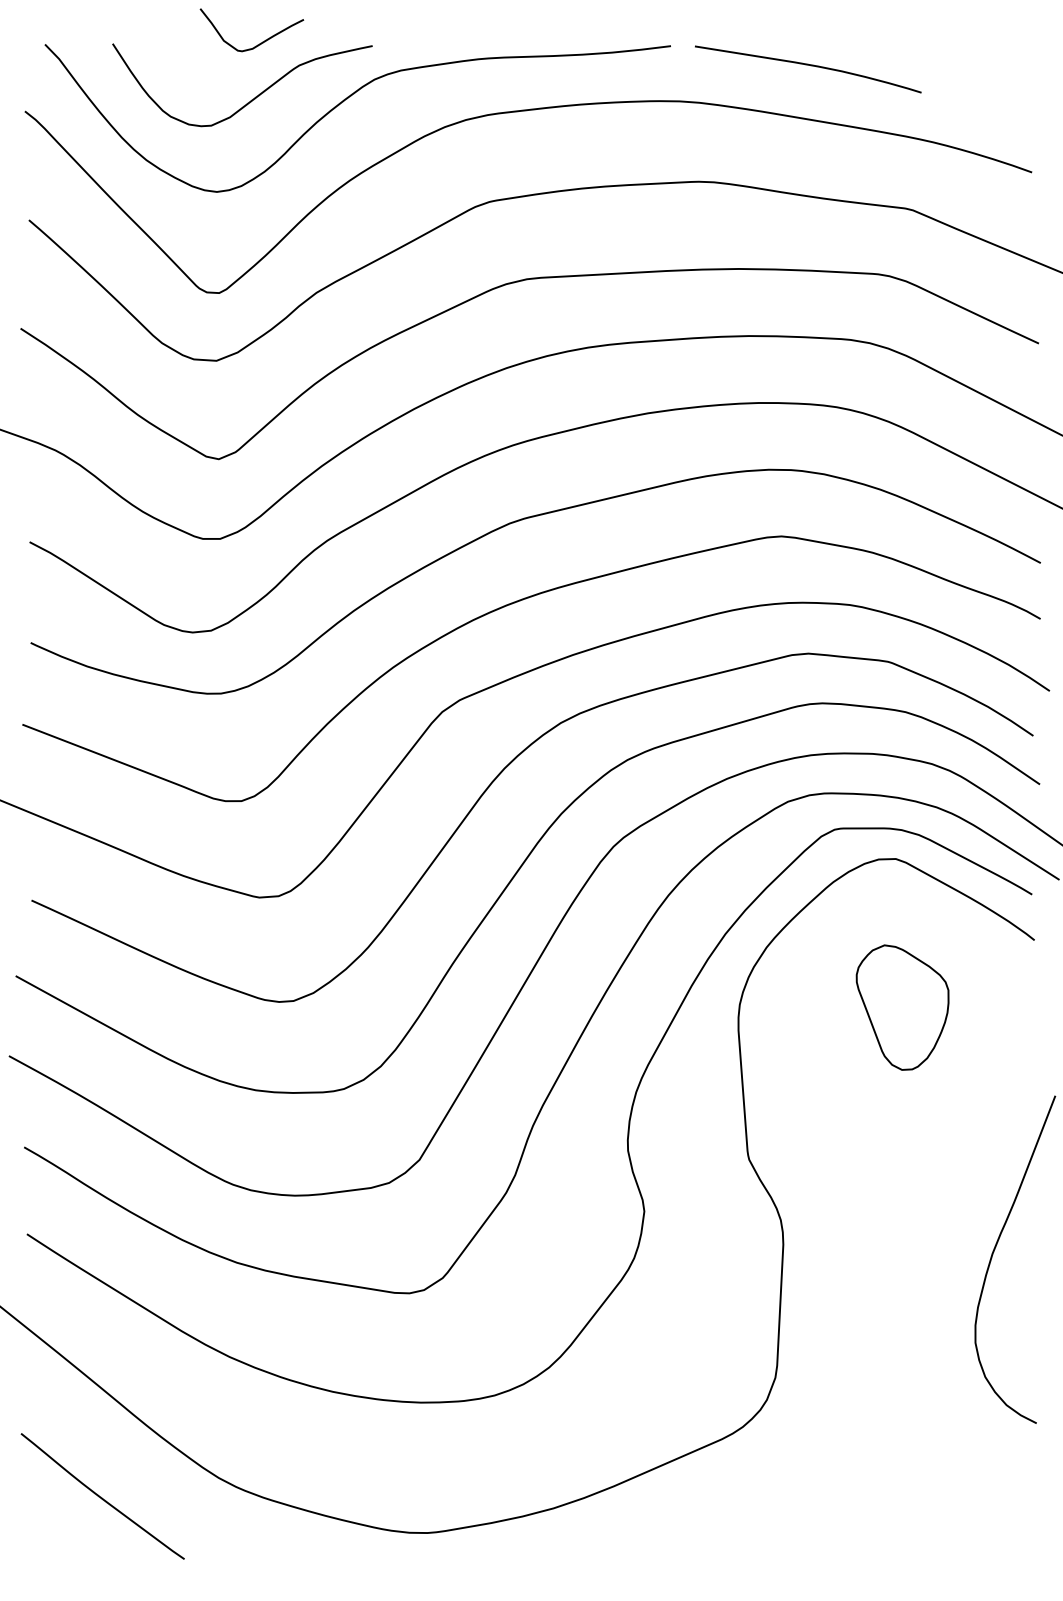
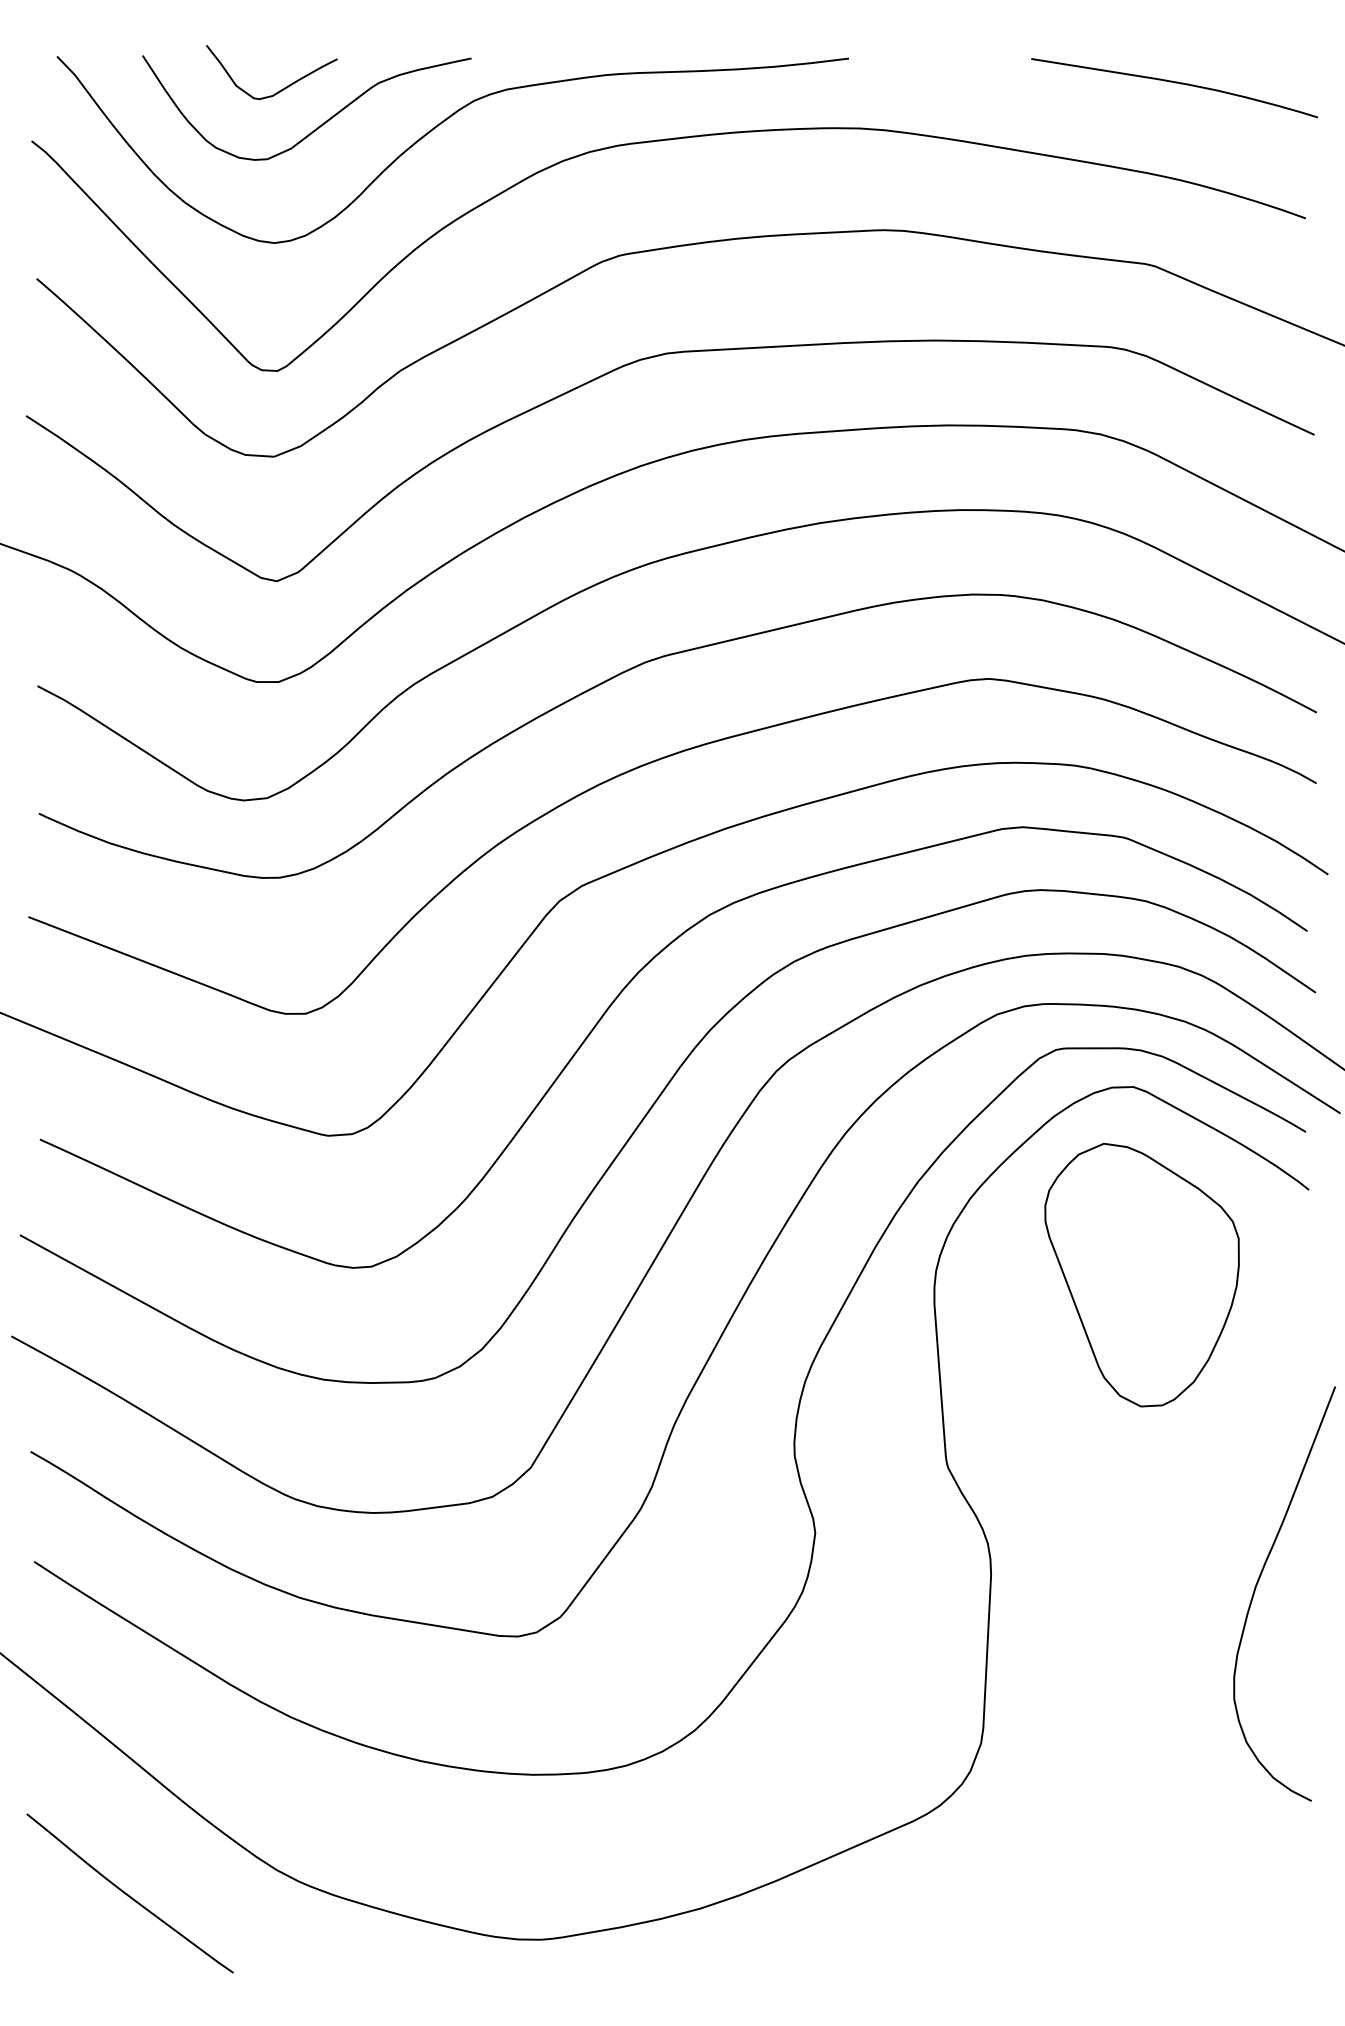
curve: (260, 42) -> (282, 88), moved
curve: (808, 65) -> (1175, 83), moved
part: (902, 1007) -> (1141, 1274), size x1.67

